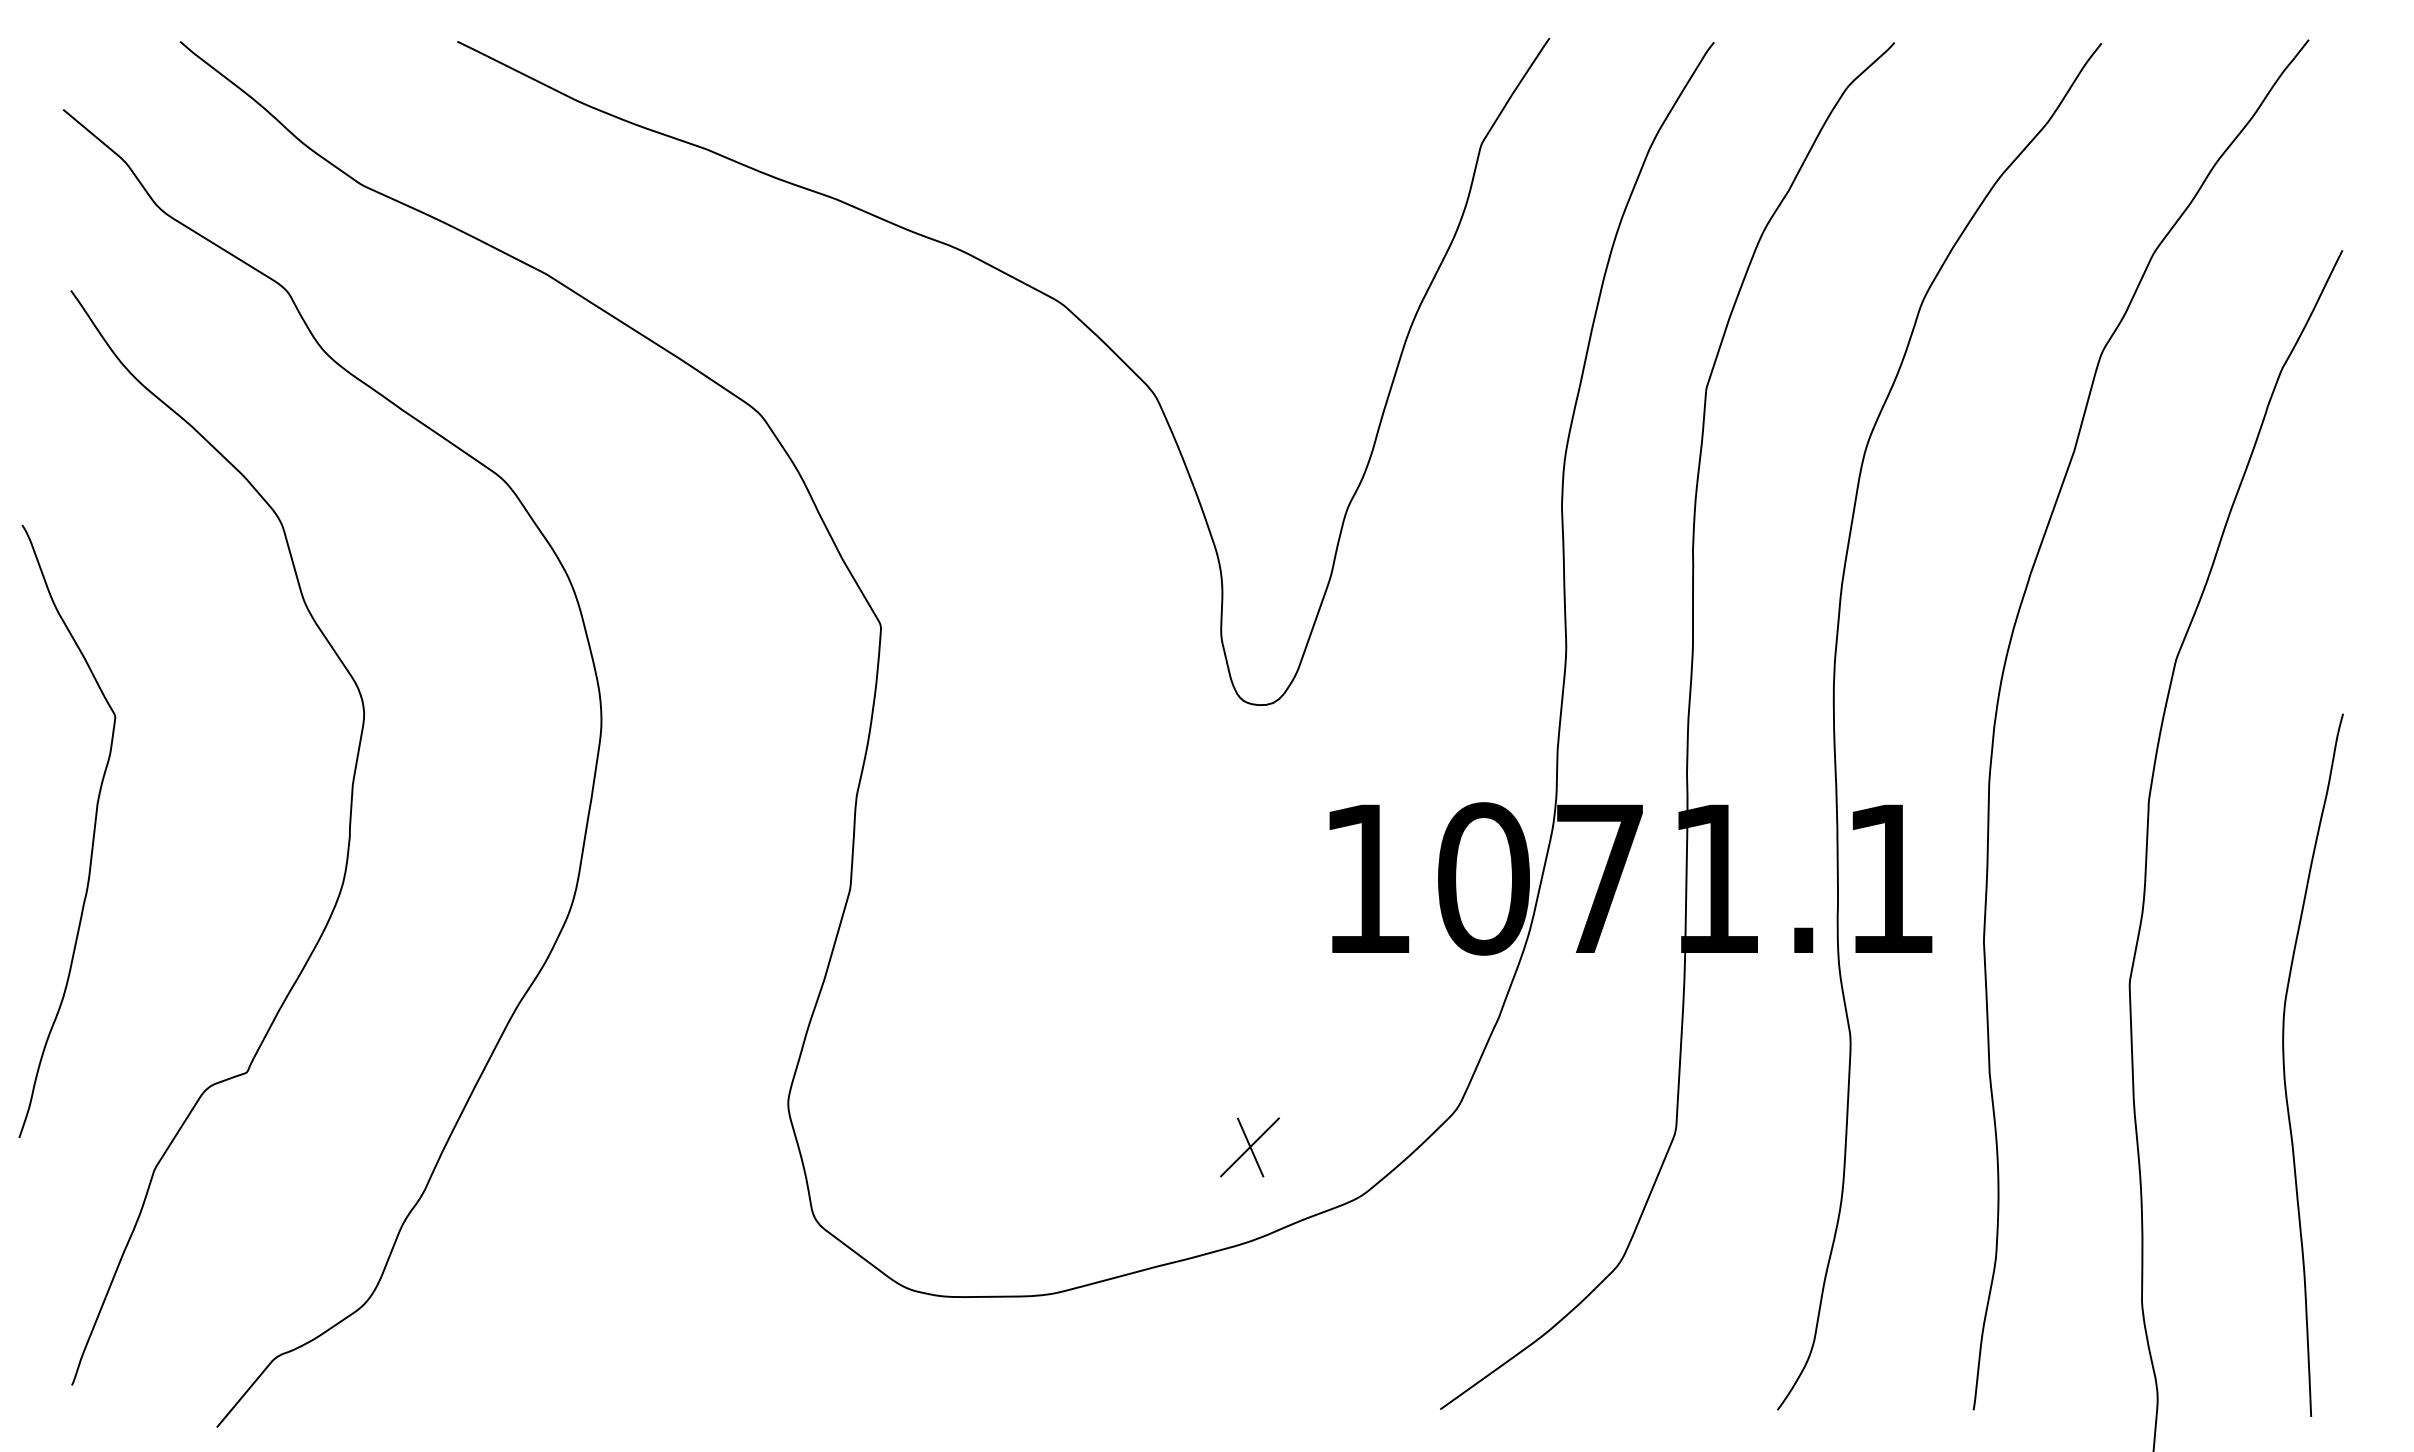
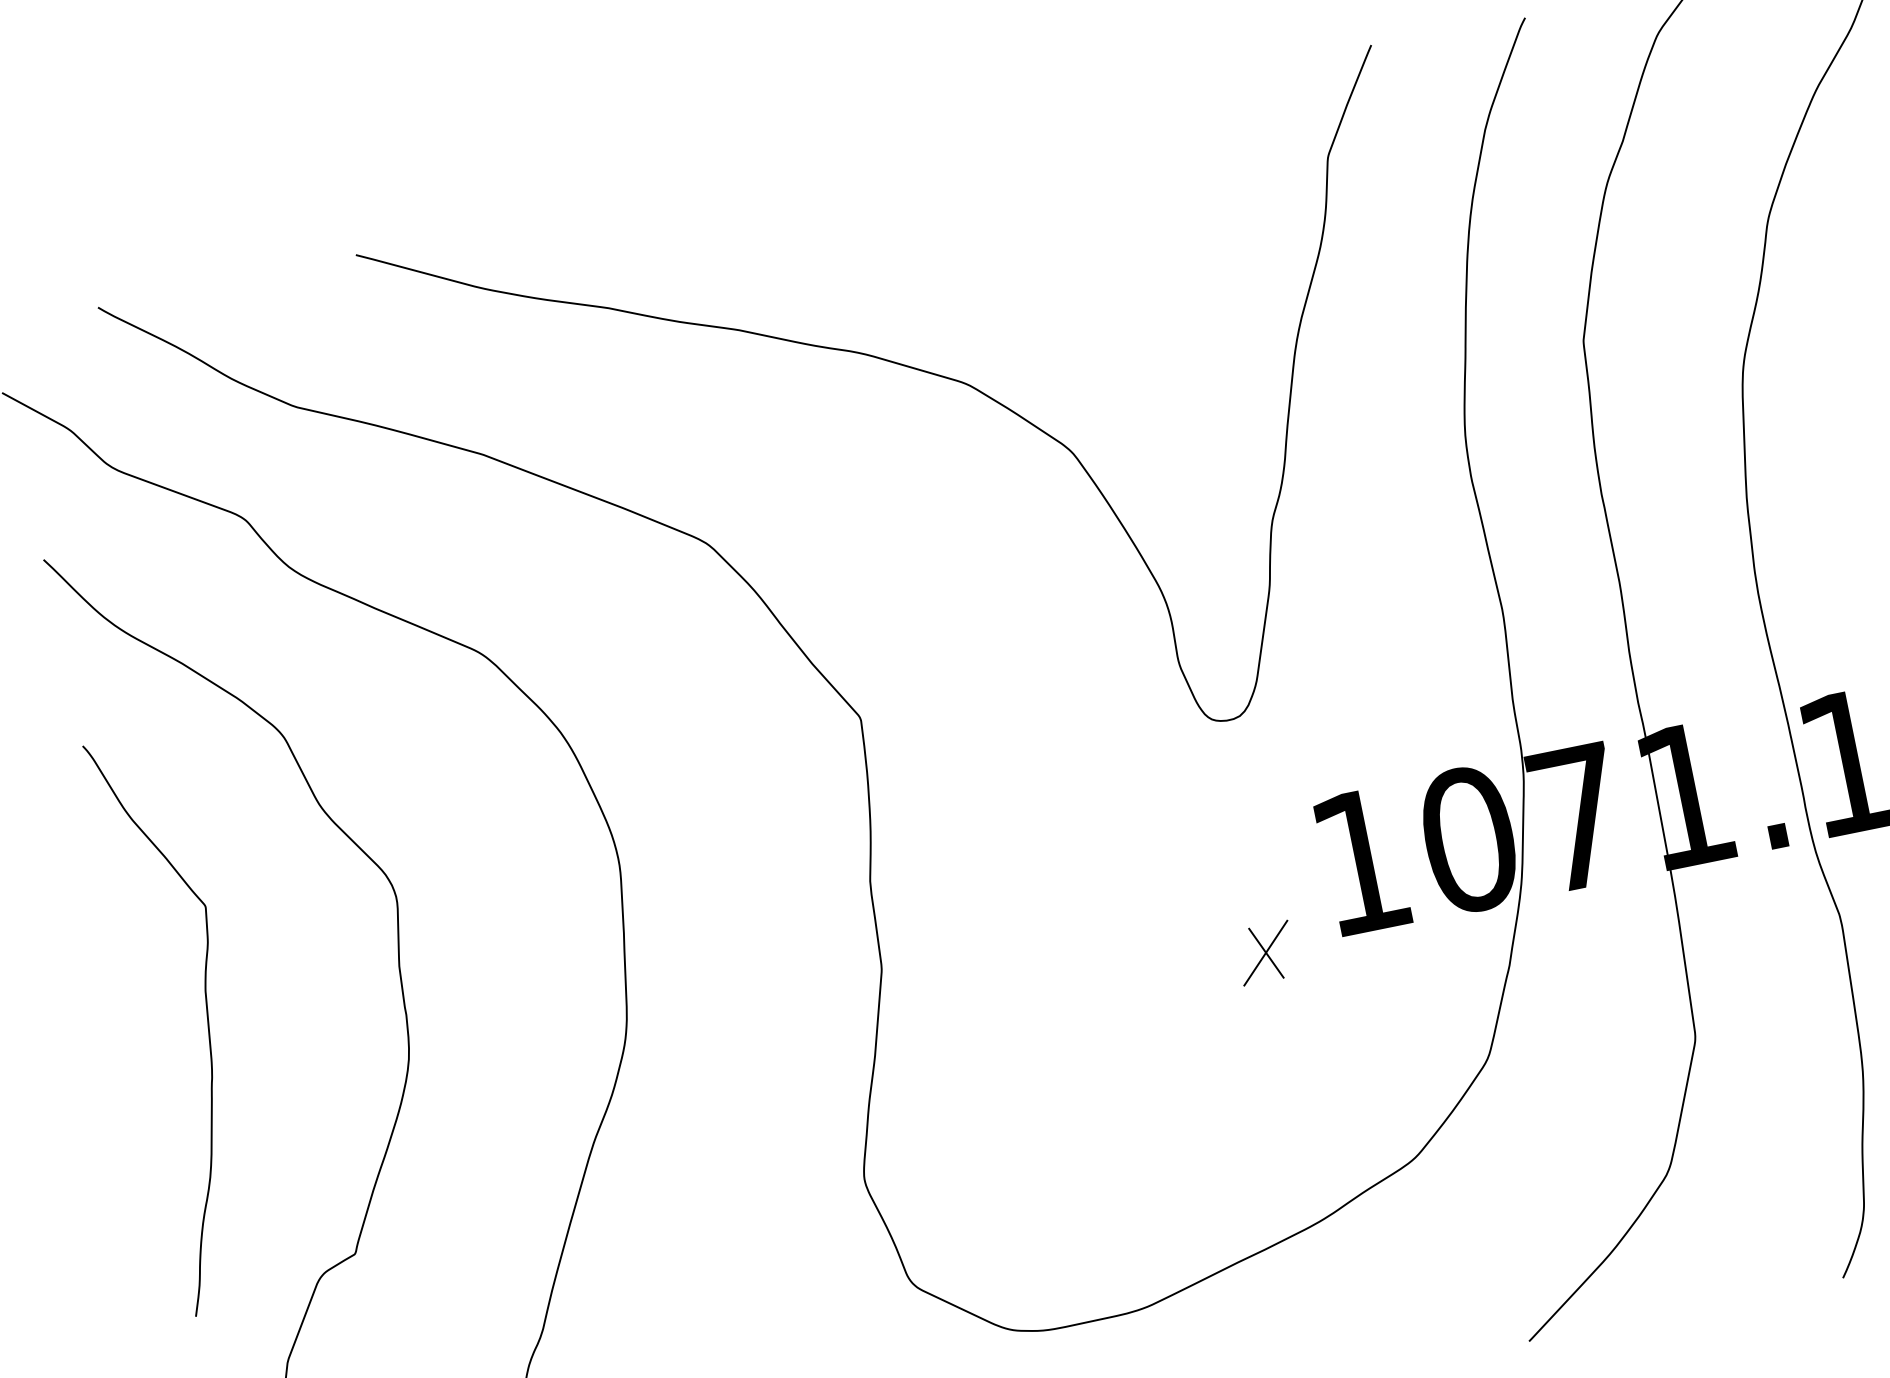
curve: (92, 837) -> (207, 1023), moved
part: (1249, 1147) -> (1265, 953), moved

